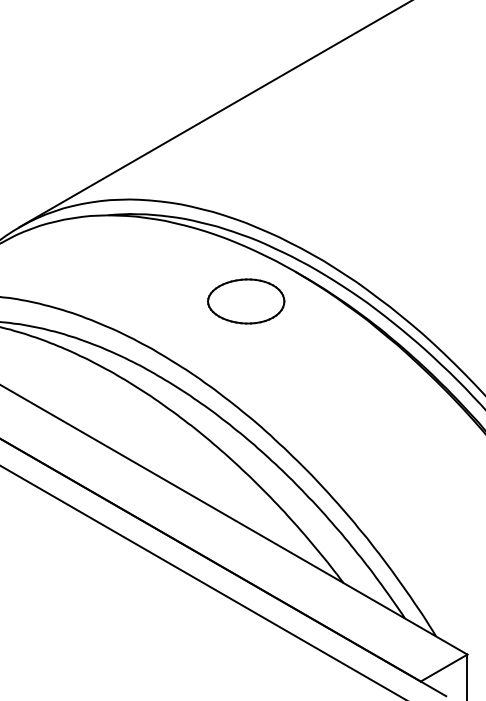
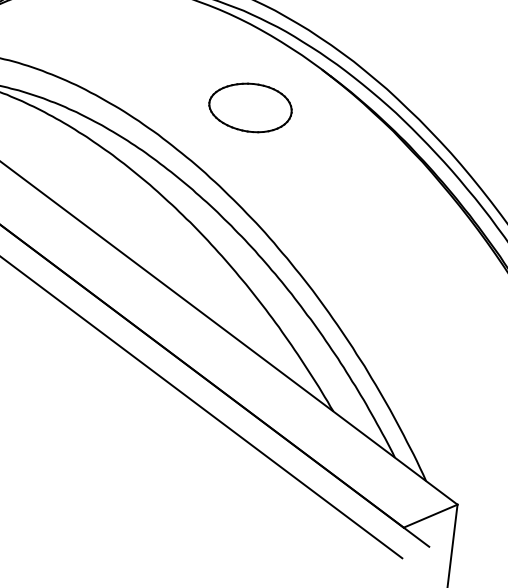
part: (246, 301) -> (250, 107), moved

